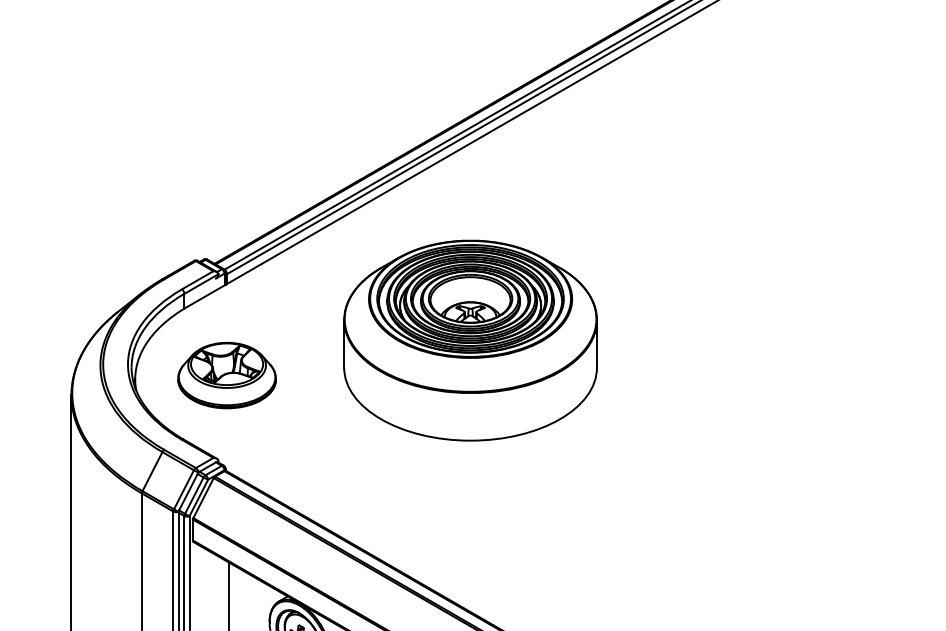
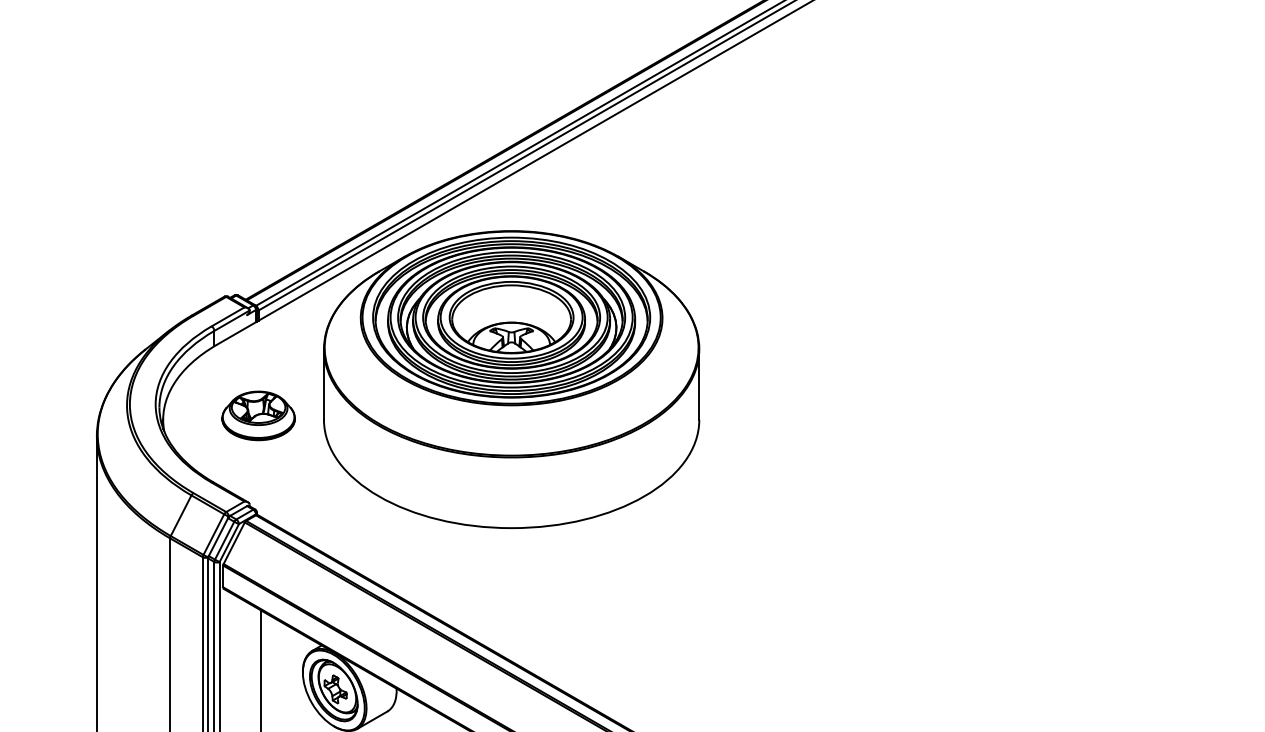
part: (470, 340) -> (511, 379), size x1.43
part: (226, 375) -> (258, 415), size x0.71

